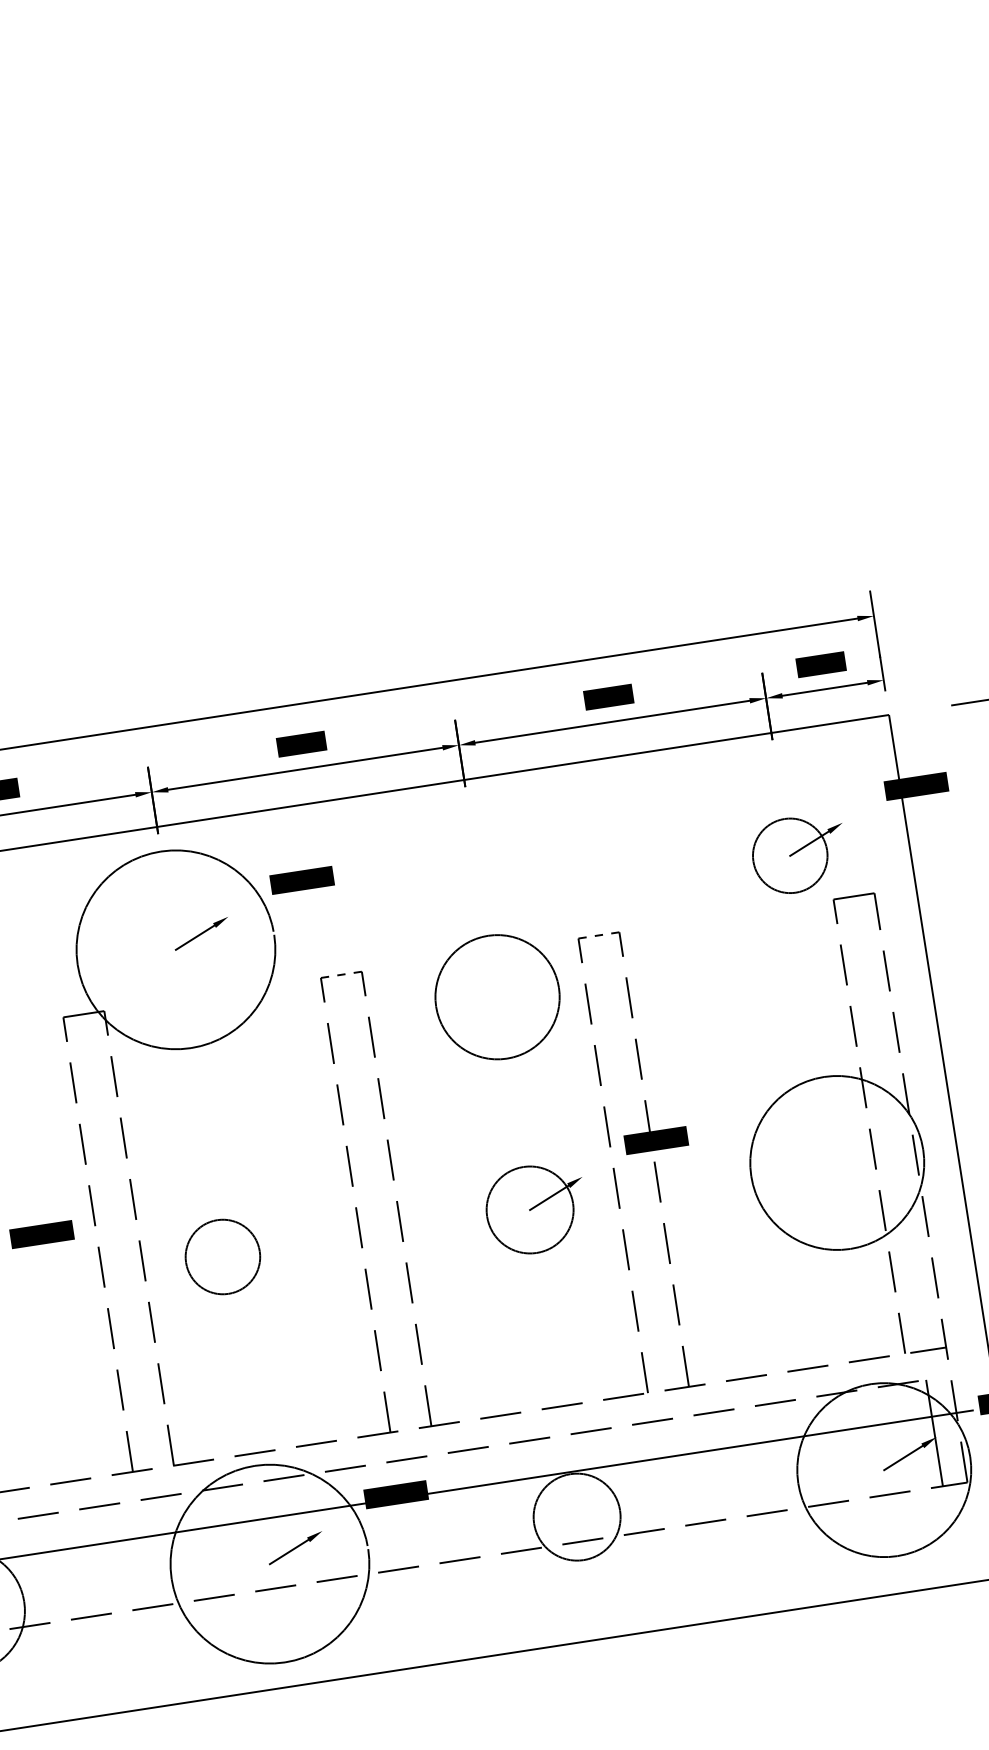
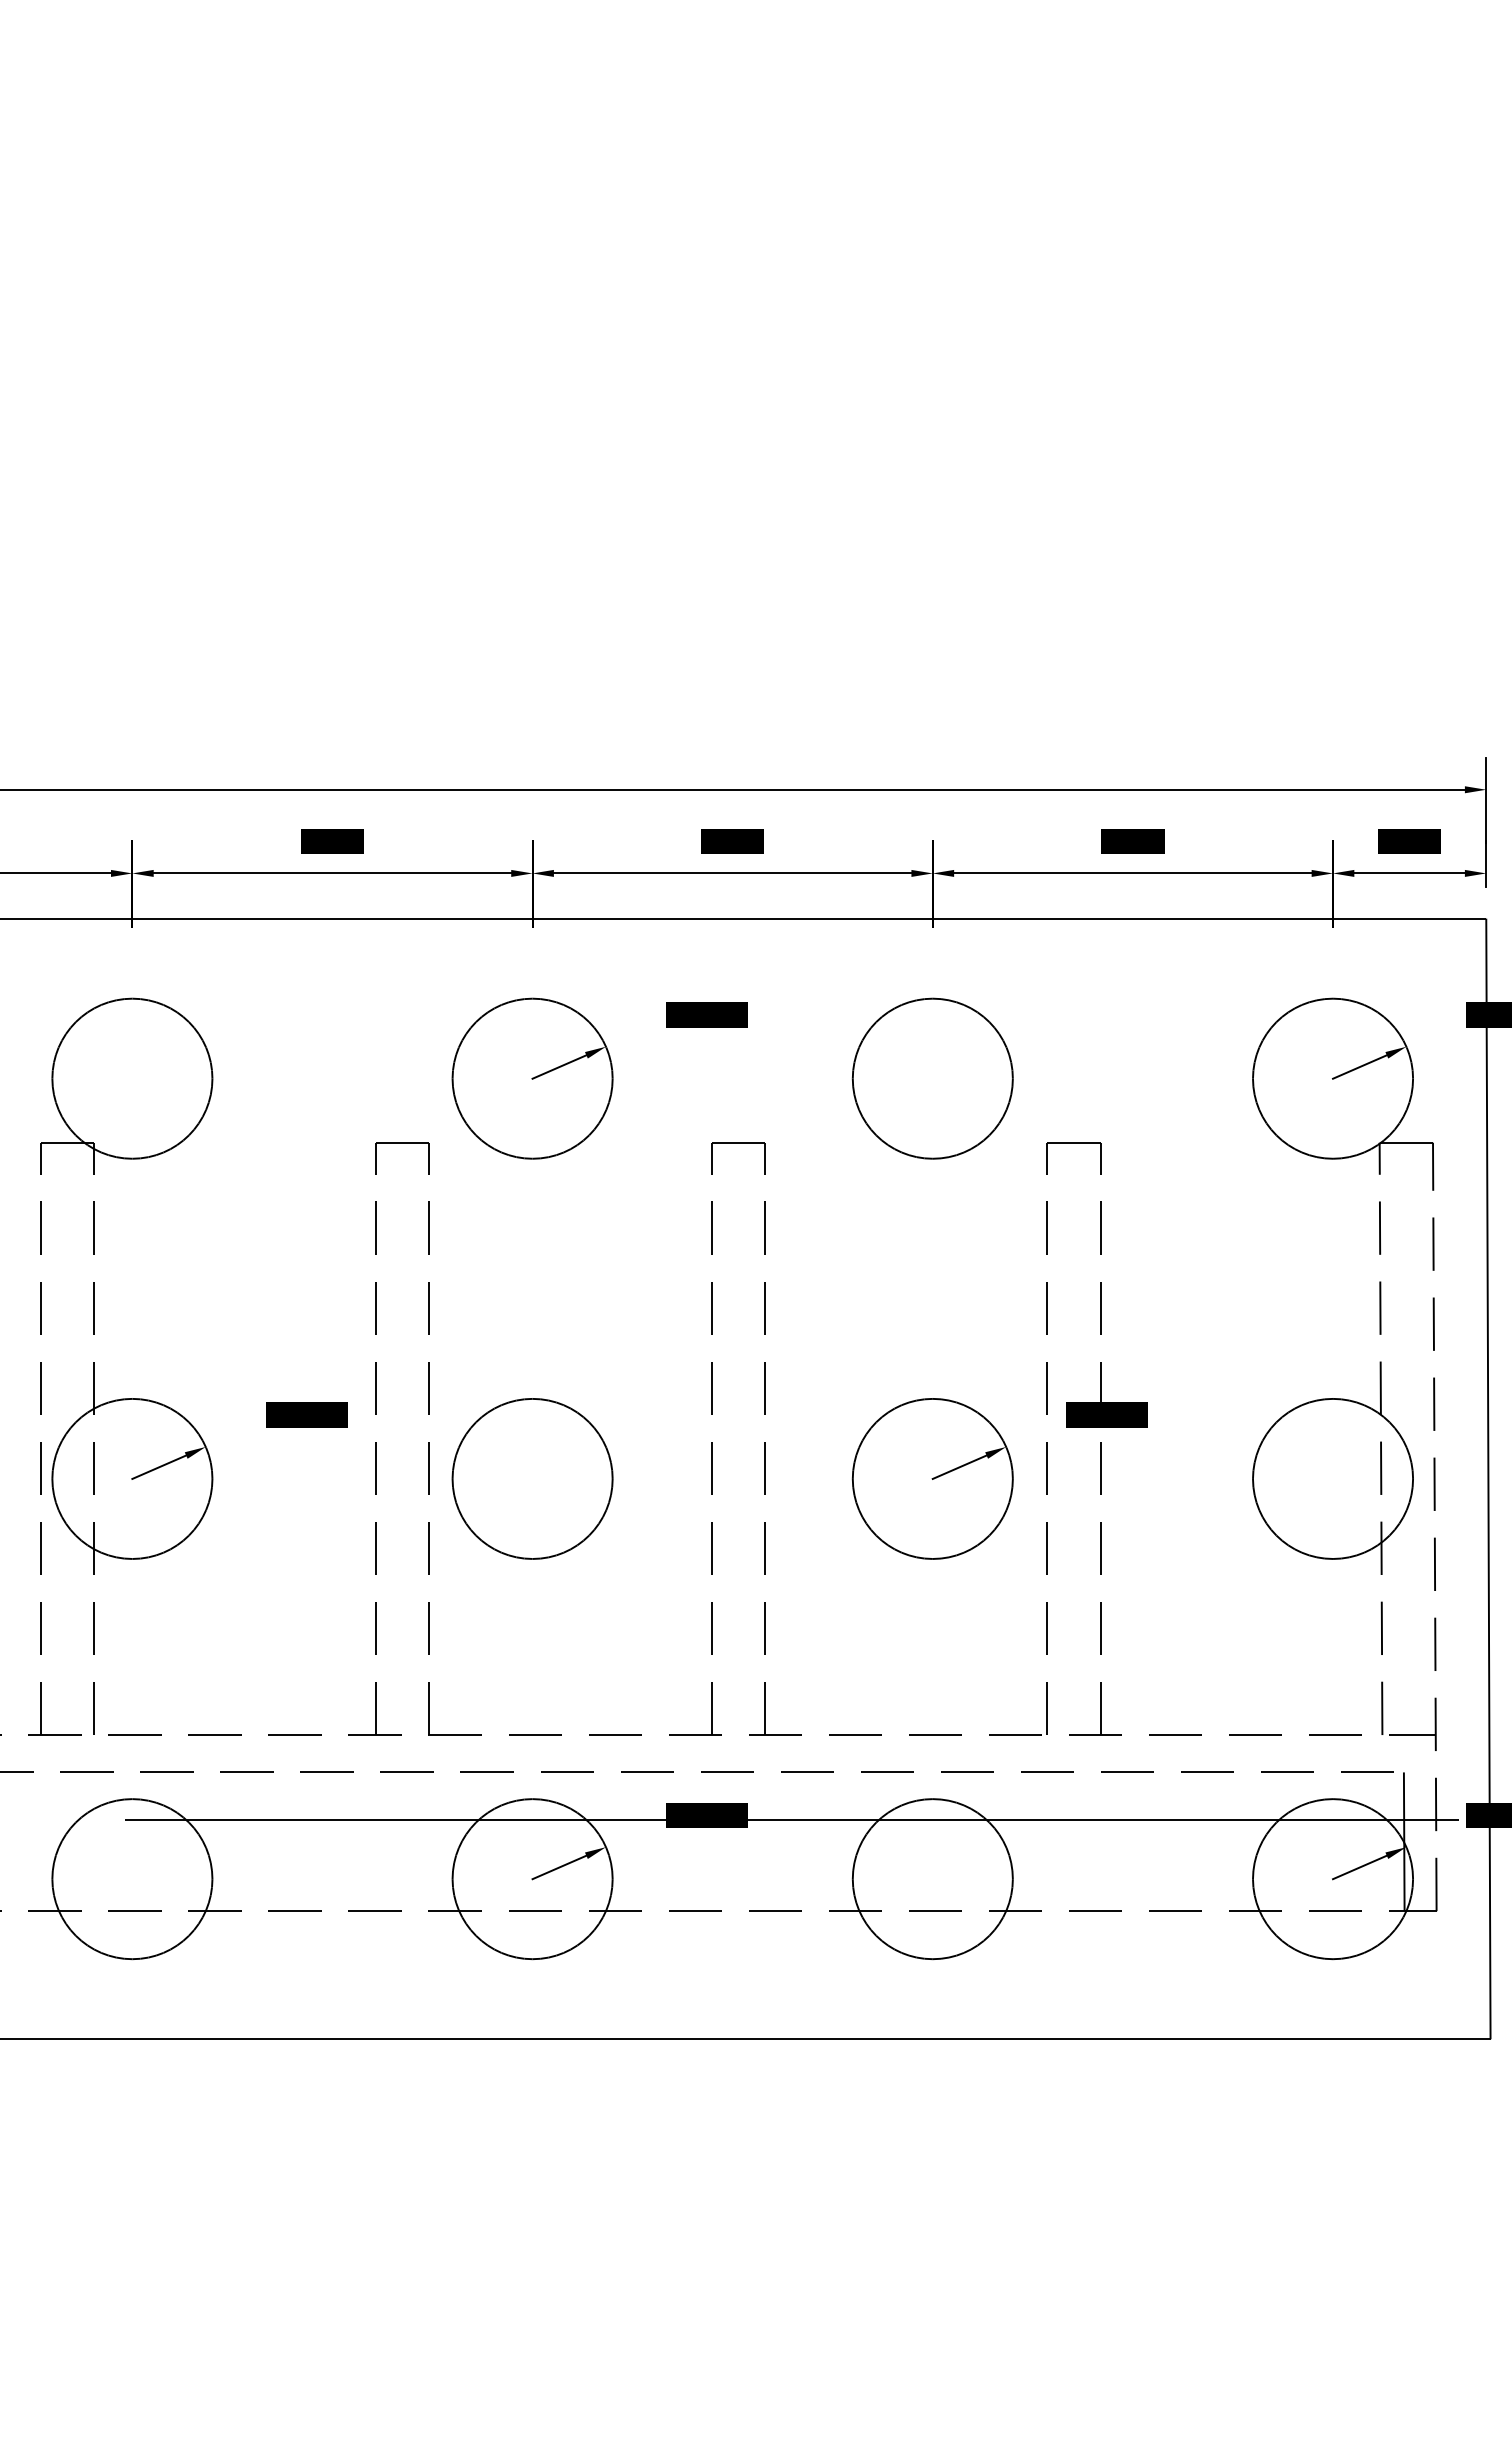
circle: (790, 855) -> (1333, 1078), size x1.67
line: (598, 935) -> (1073, 1142), dashed -> solid
circle: (175, 949) -> (532, 1078), size x0.62
line: (341, 974) -> (738, 1142), dashed -> solid
circle: (497, 997) -> (932, 1078), moved
circle: (837, 1162) -> (1333, 1478), size x0.71
circle: (529, 1209) -> (932, 1478), size x1.43
circle: (222, 1256) -> (532, 1478), size x1.67
circle: (884, 1470) -> (1333, 1879), size x0.71
circle: (576, 1517) -> (932, 1879), size x1.43
circle: (269, 1564) -> (532, 1879), size x0.62

